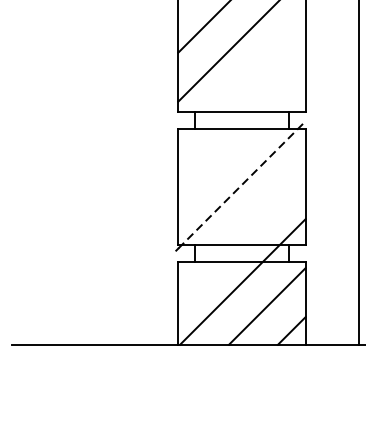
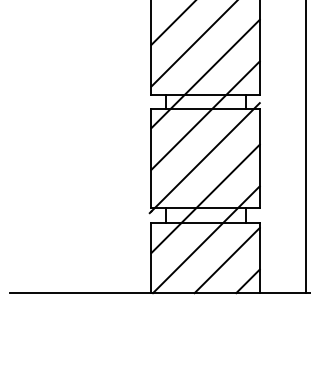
line: (241, 86) -> (205, 73), added
line: (241, 135) -> (205, 115), added
line: (241, 185) -> (205, 157), dashed -> solid
line: (241, 233) -> (205, 198), added

